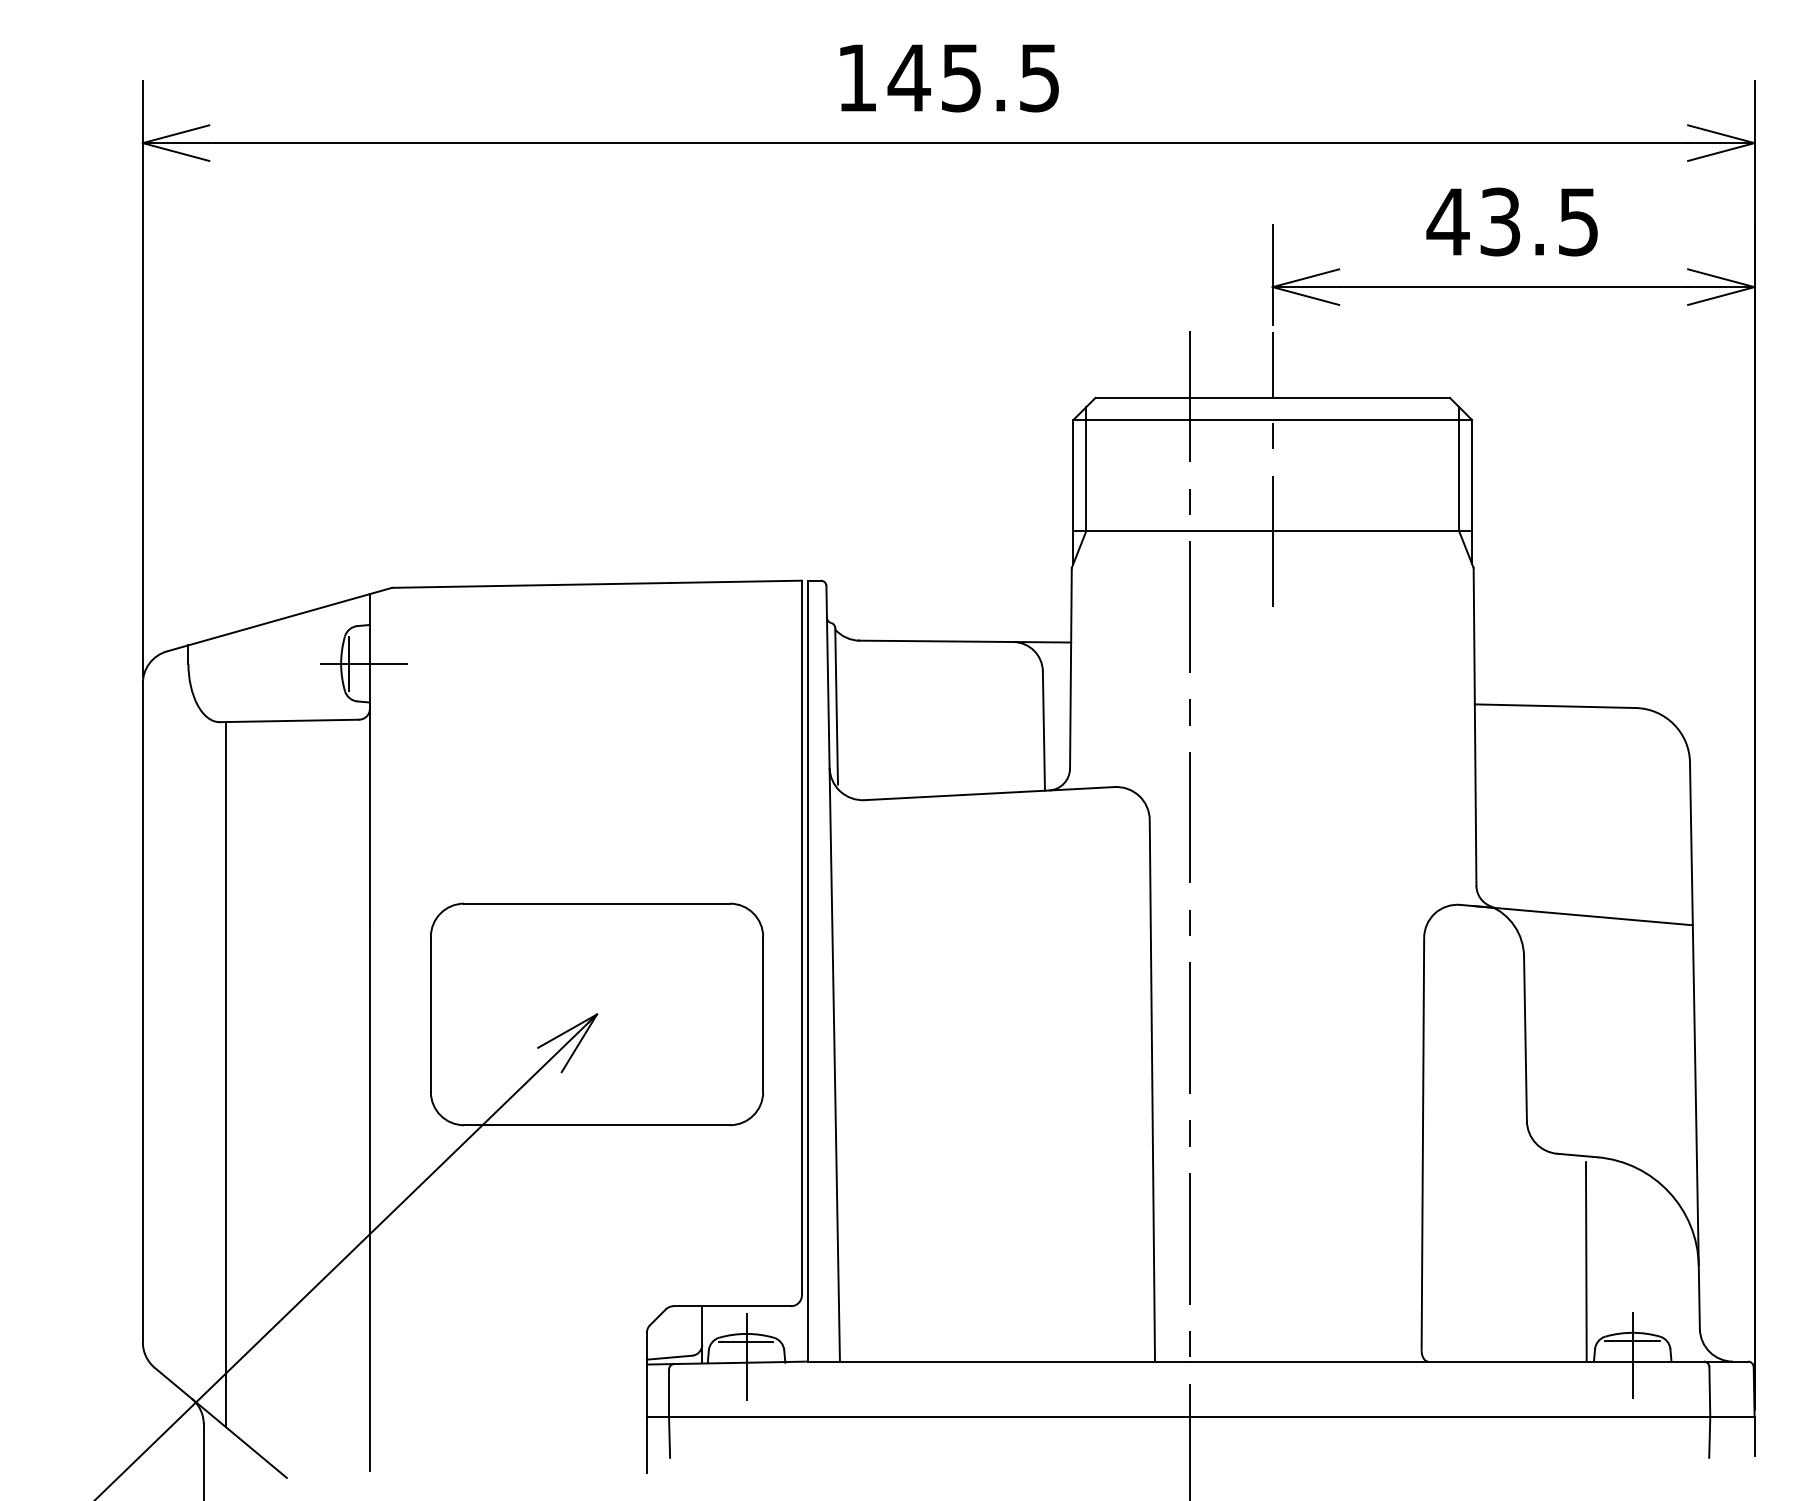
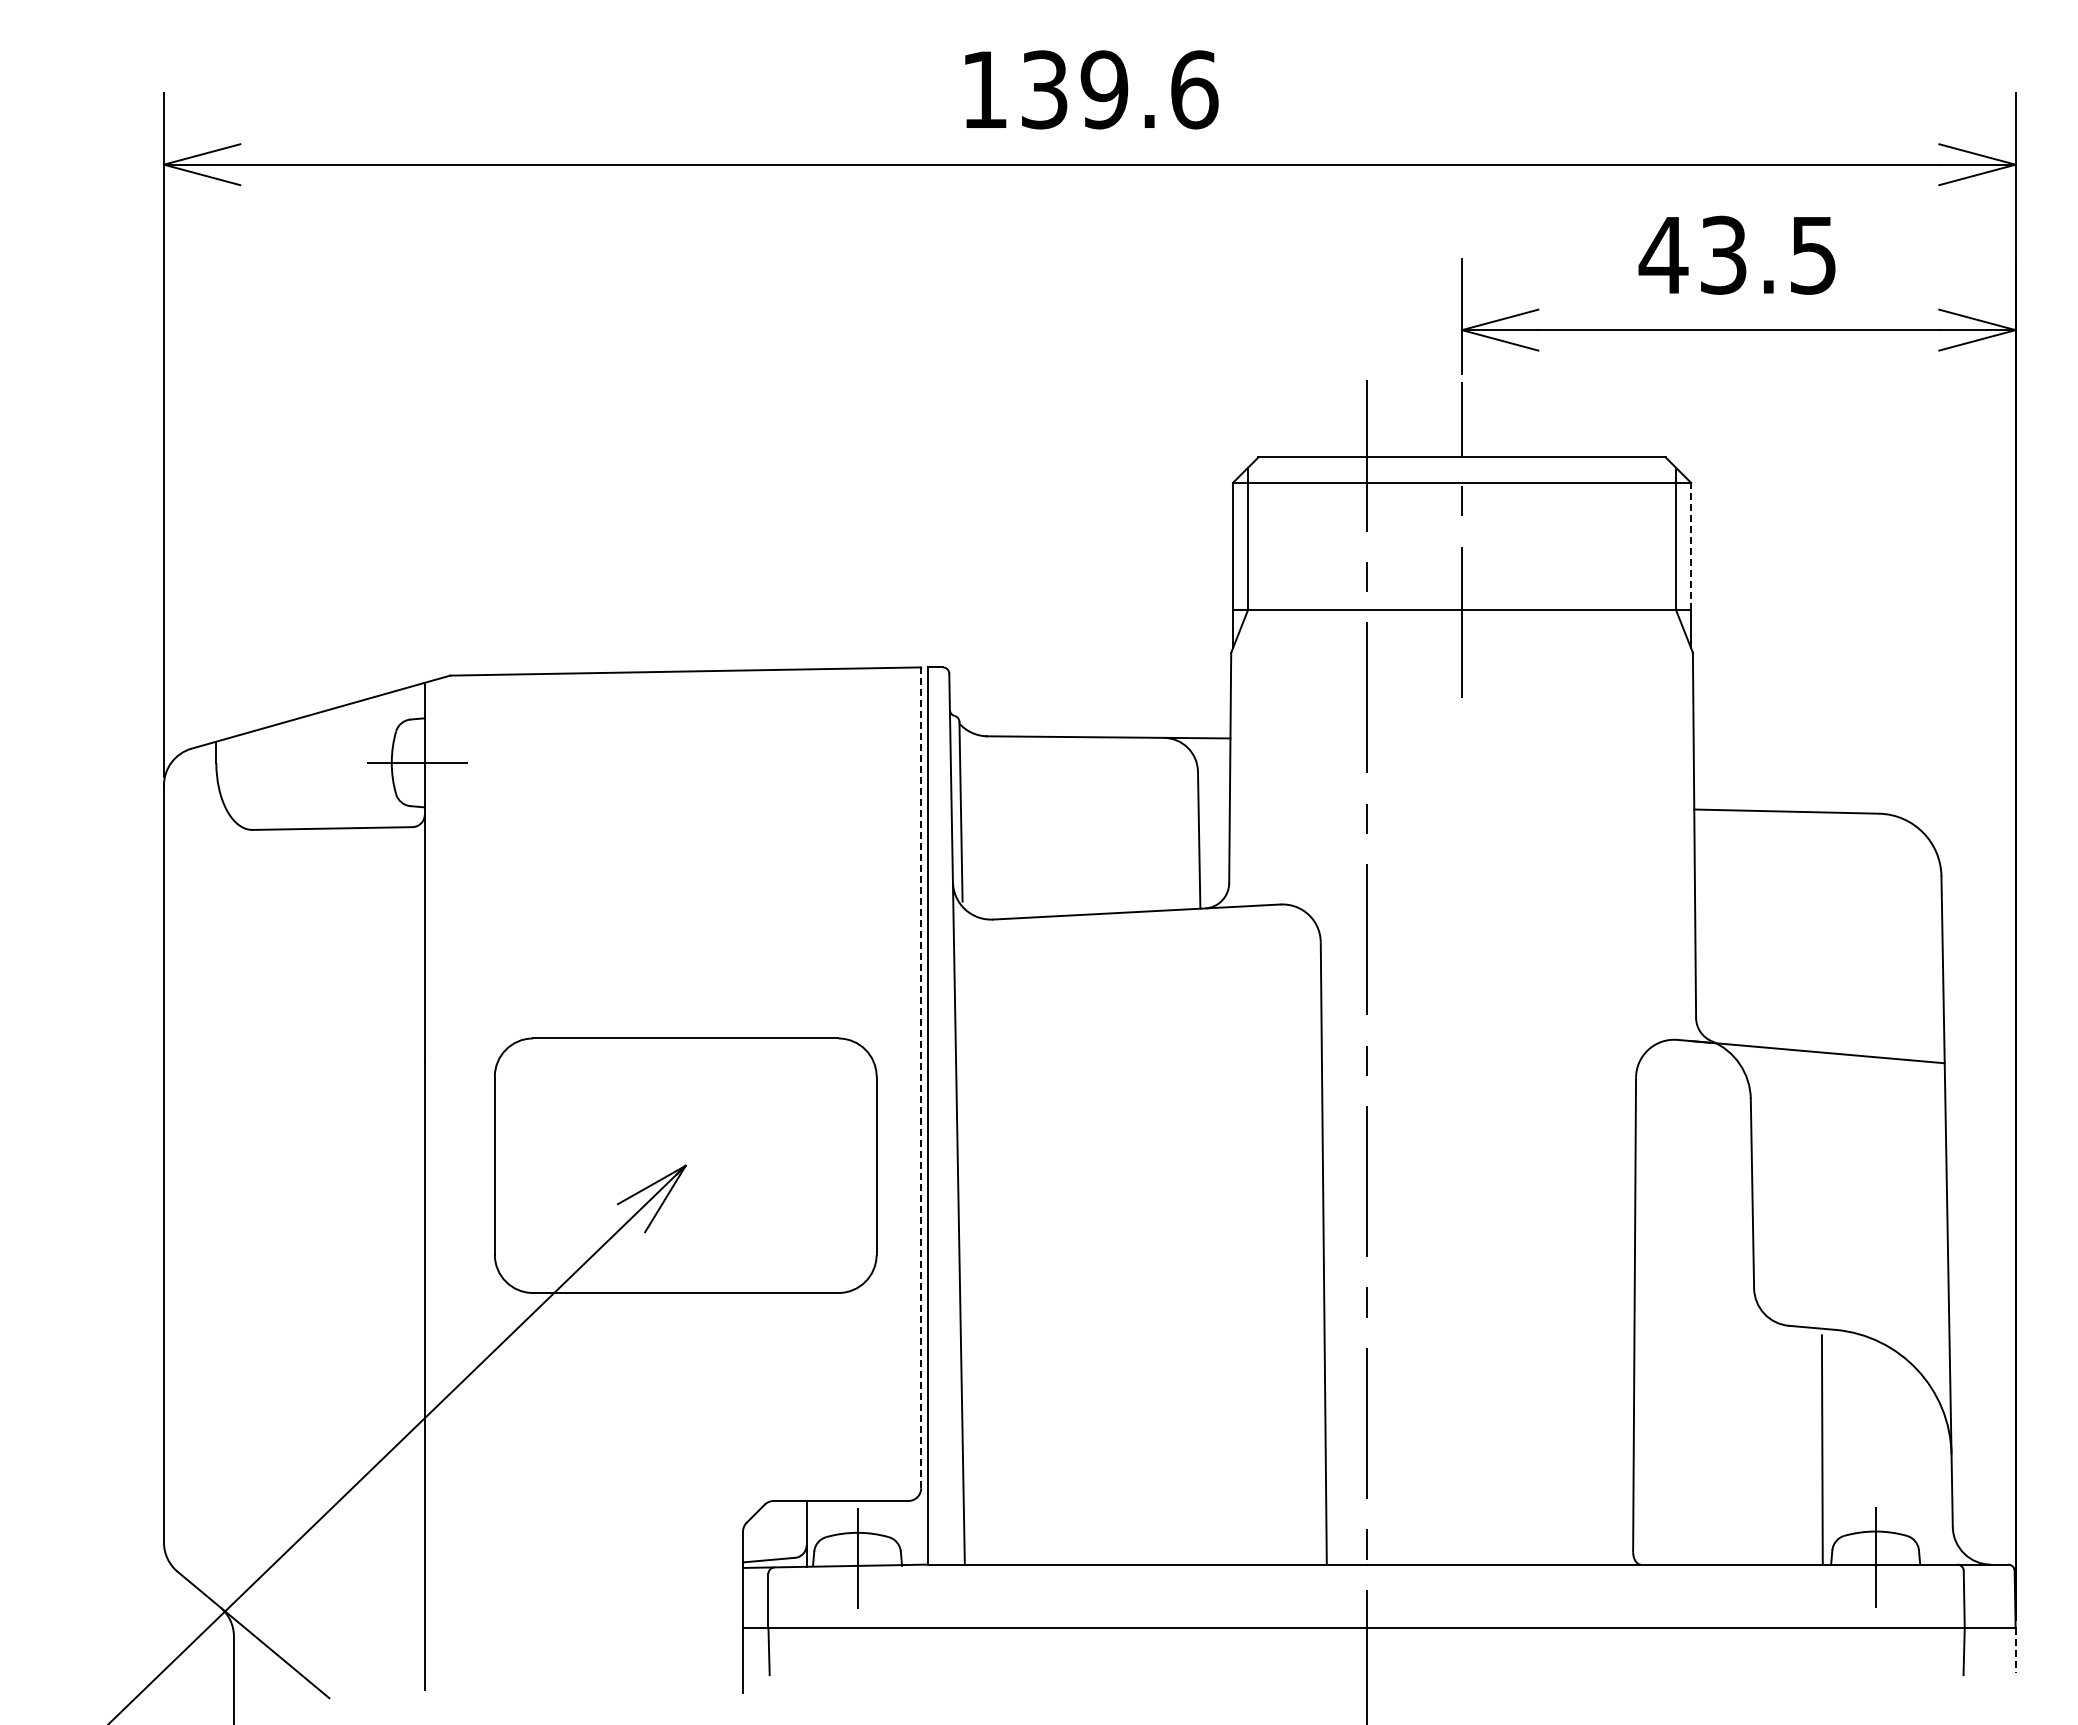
text: (973, 77) -> (1118, 89), 145.5 -> 139.6
line: (1472, 475) -> (1691, 546), solid -> dashed
line: (348, 664) -> (400, 763), removed
line: (802, 937) -> (921, 1077), solid -> dashed
line: (226, 1074) -> (259, 1234), removed
line: (1631, 1340) -> (1874, 1540), removed
line: (745, 1341) -> (856, 1541), removed
line: (1754, 1436) -> (2015, 1650), solid -> dashed

